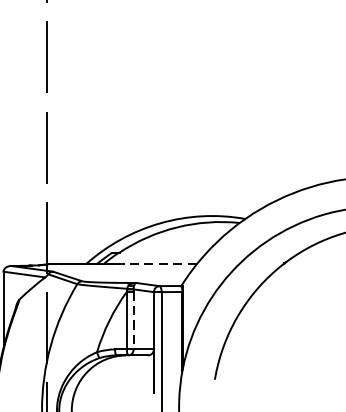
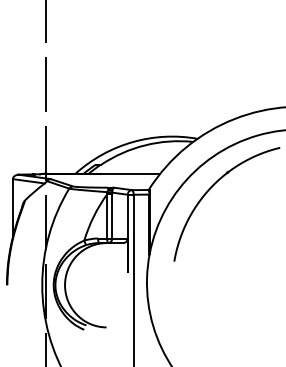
line: (153, 264) -> (127, 173), dashed -> solid
line: (133, 320) -> (112, 216), dashed -> solid

